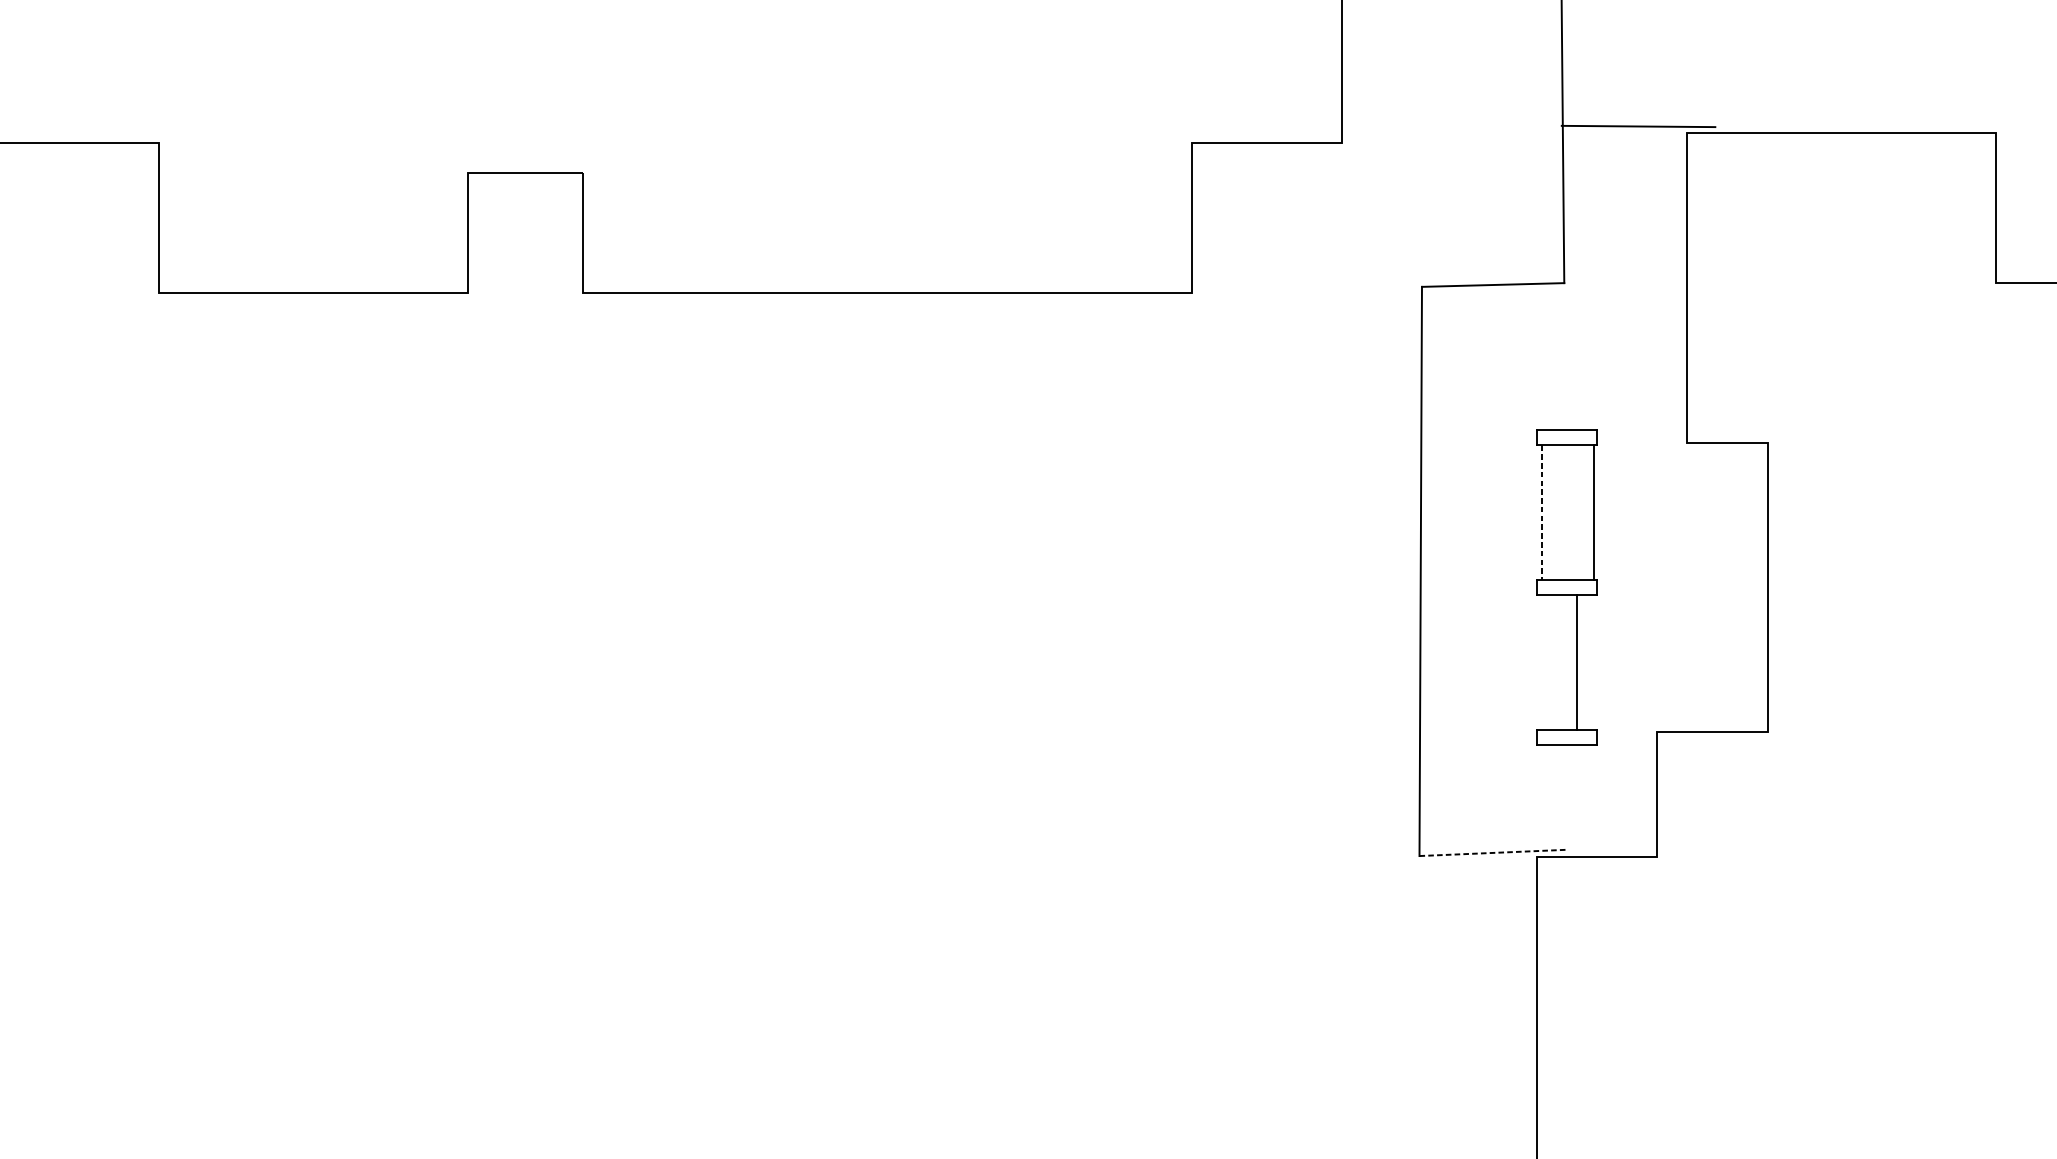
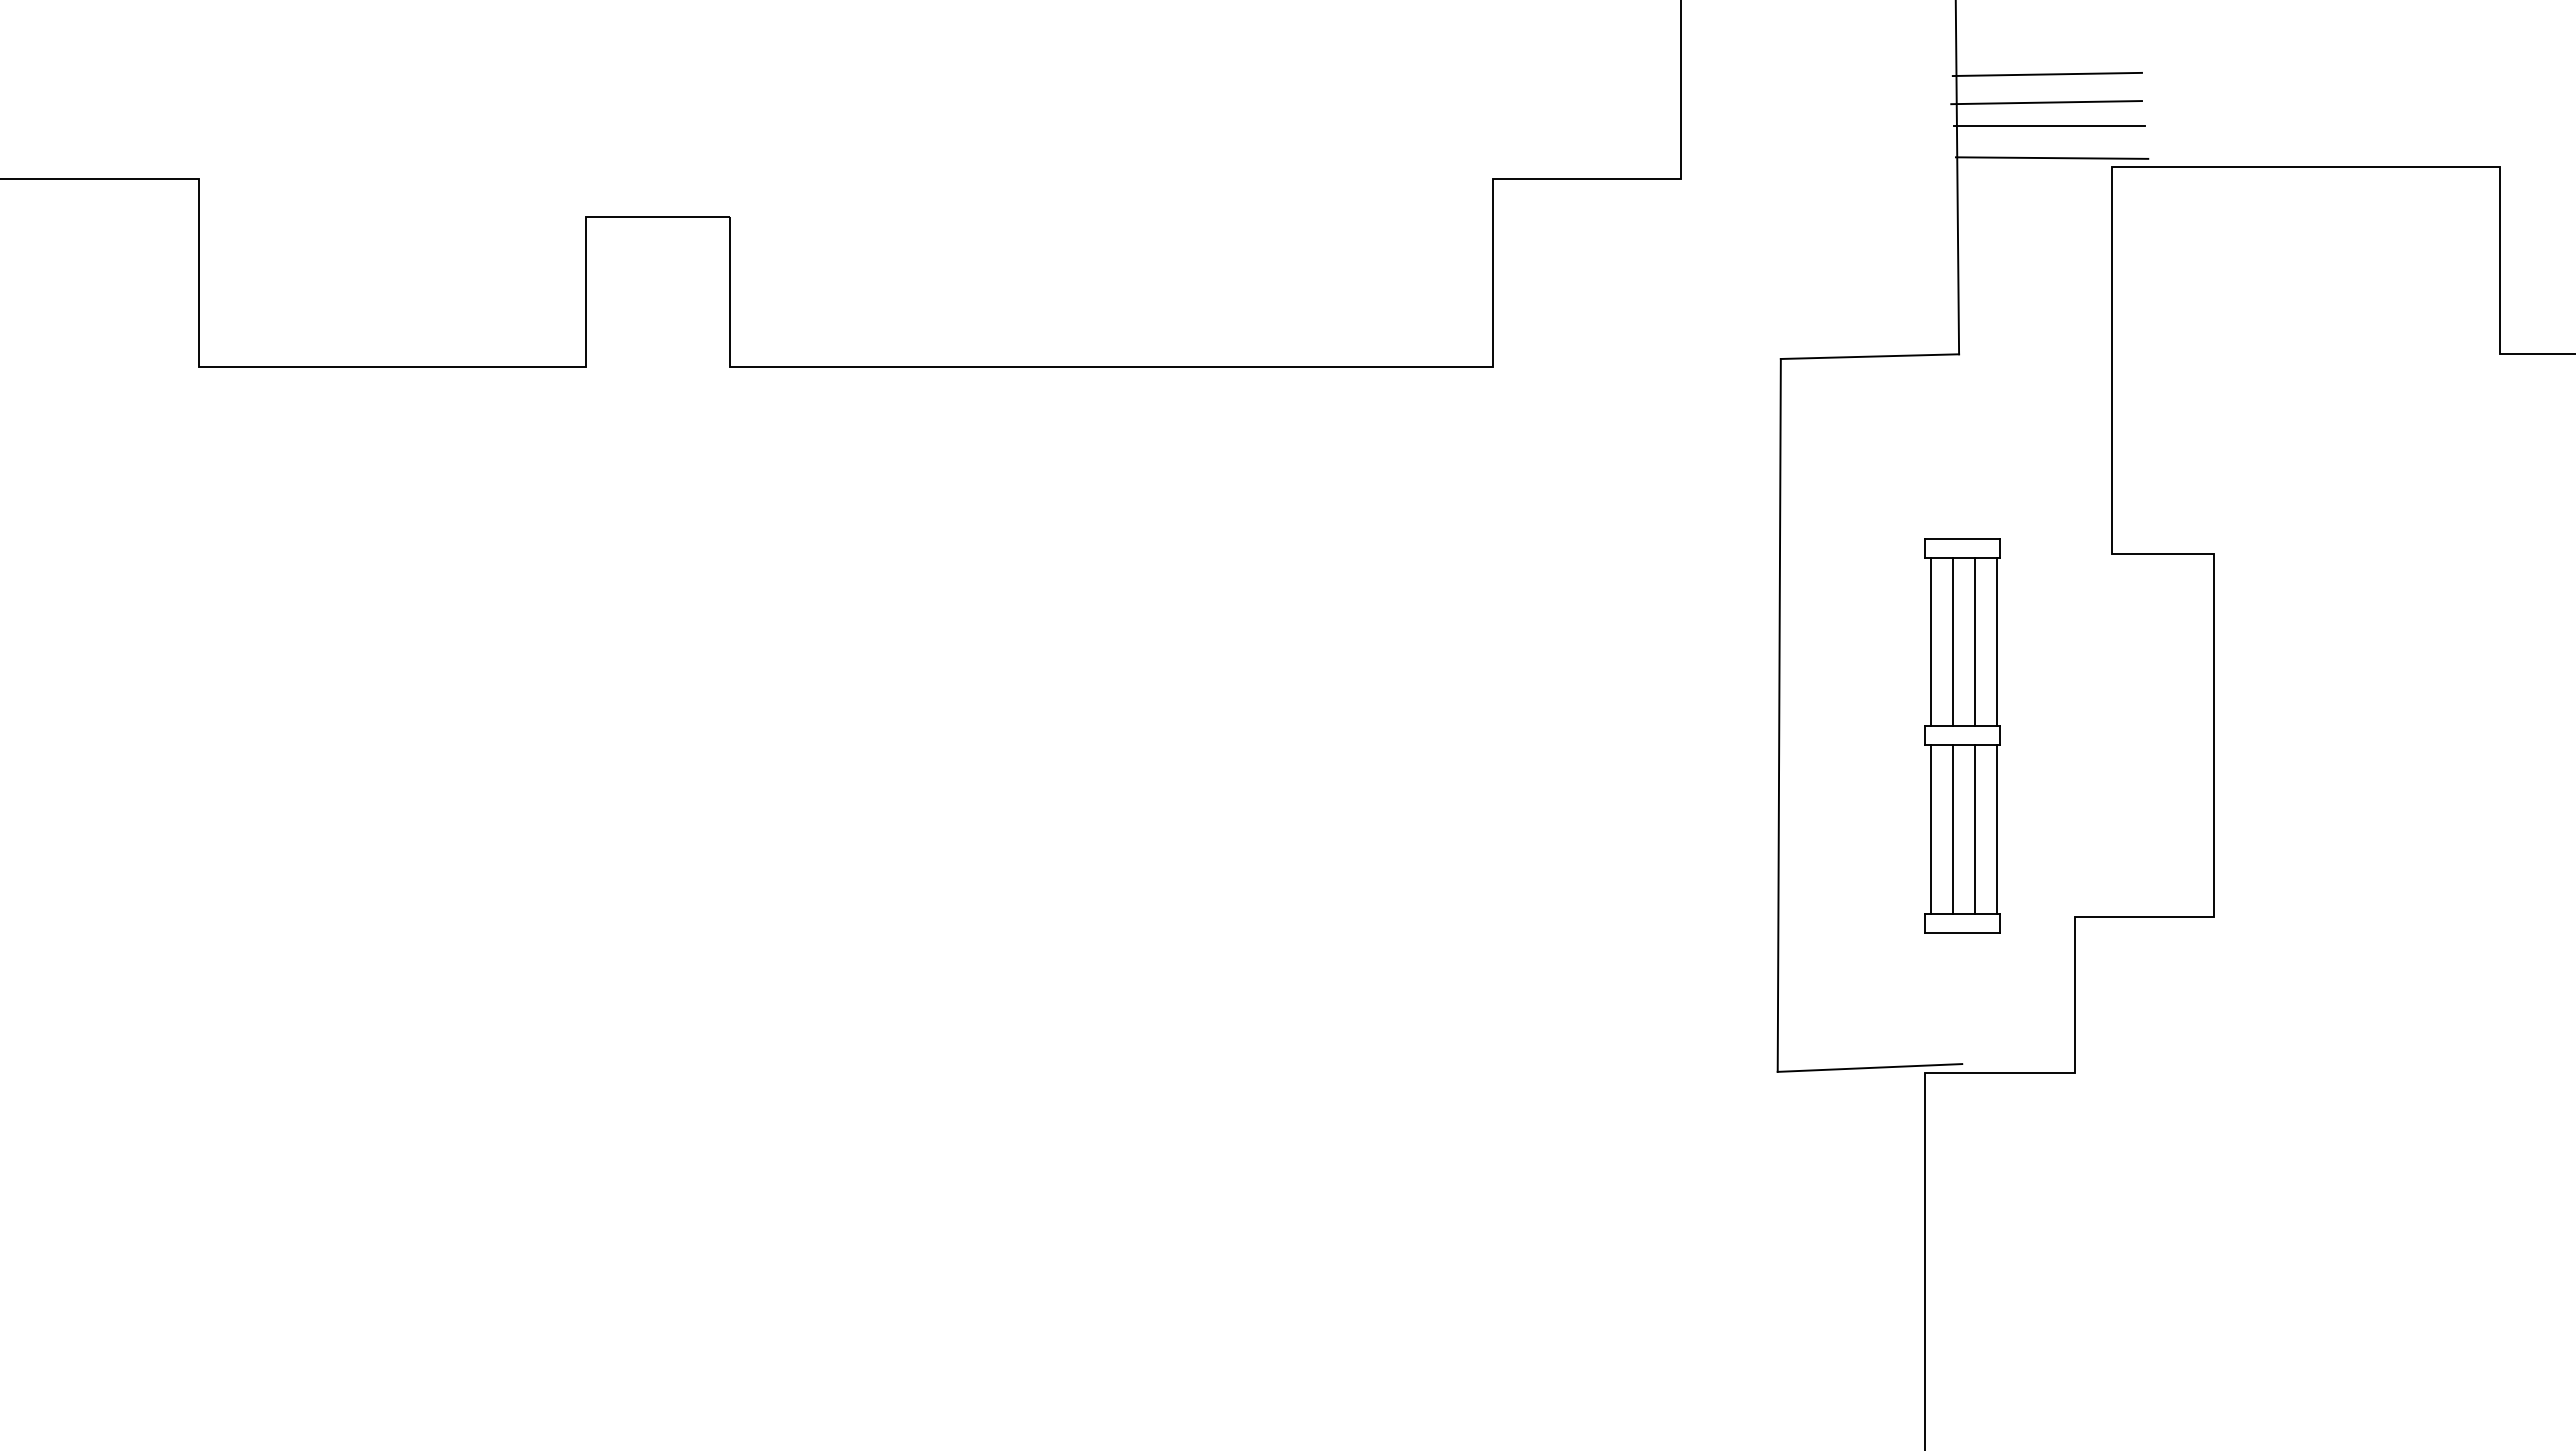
line: (1634, 59) -> (2046, 74), added
line: (1634, 82) -> (2046, 102), added
line: (1636, 101) -> (2049, 126), added
line: (1559, 512) -> (1952, 641), added
line: (1576, 512) -> (1974, 641), added
line: (1541, 513) -> (1930, 642), dashed -> solid
line: (1541, 662) -> (1930, 829), added
line: (1559, 662) -> (1952, 829), added
line: (1594, 662) -> (1996, 829), added
line: (1493, 852) -> (1870, 1067), dashed -> solid

